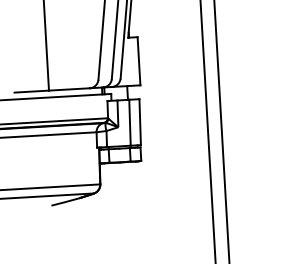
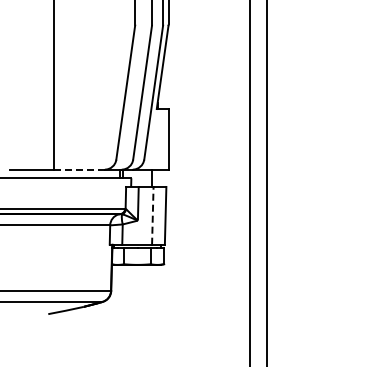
line: (69, 89) -> (79, 169), solid -> dashed
line: (129, 122) -> (152, 215), solid -> dashed

